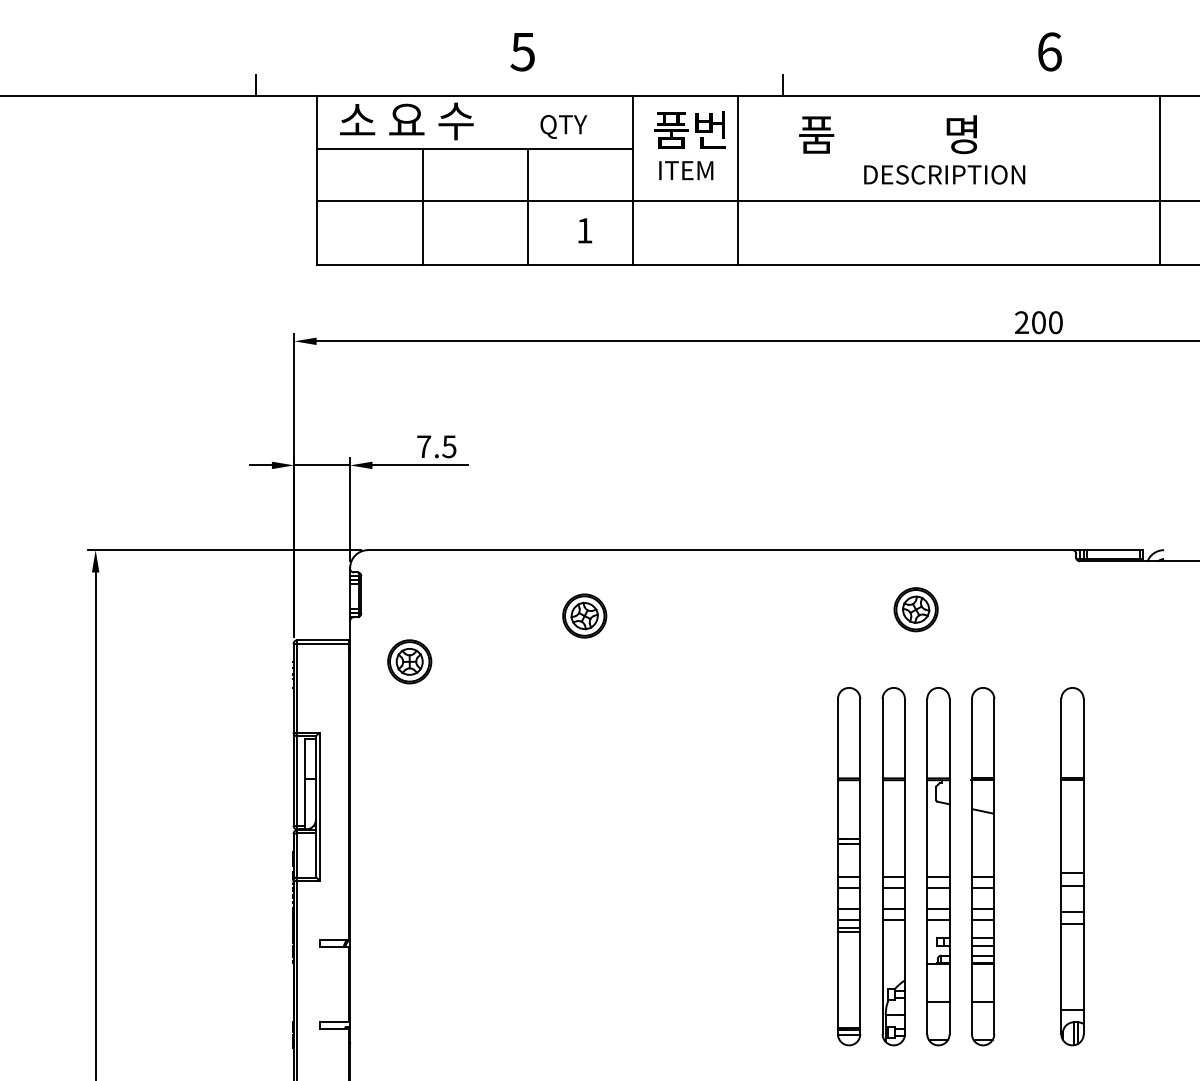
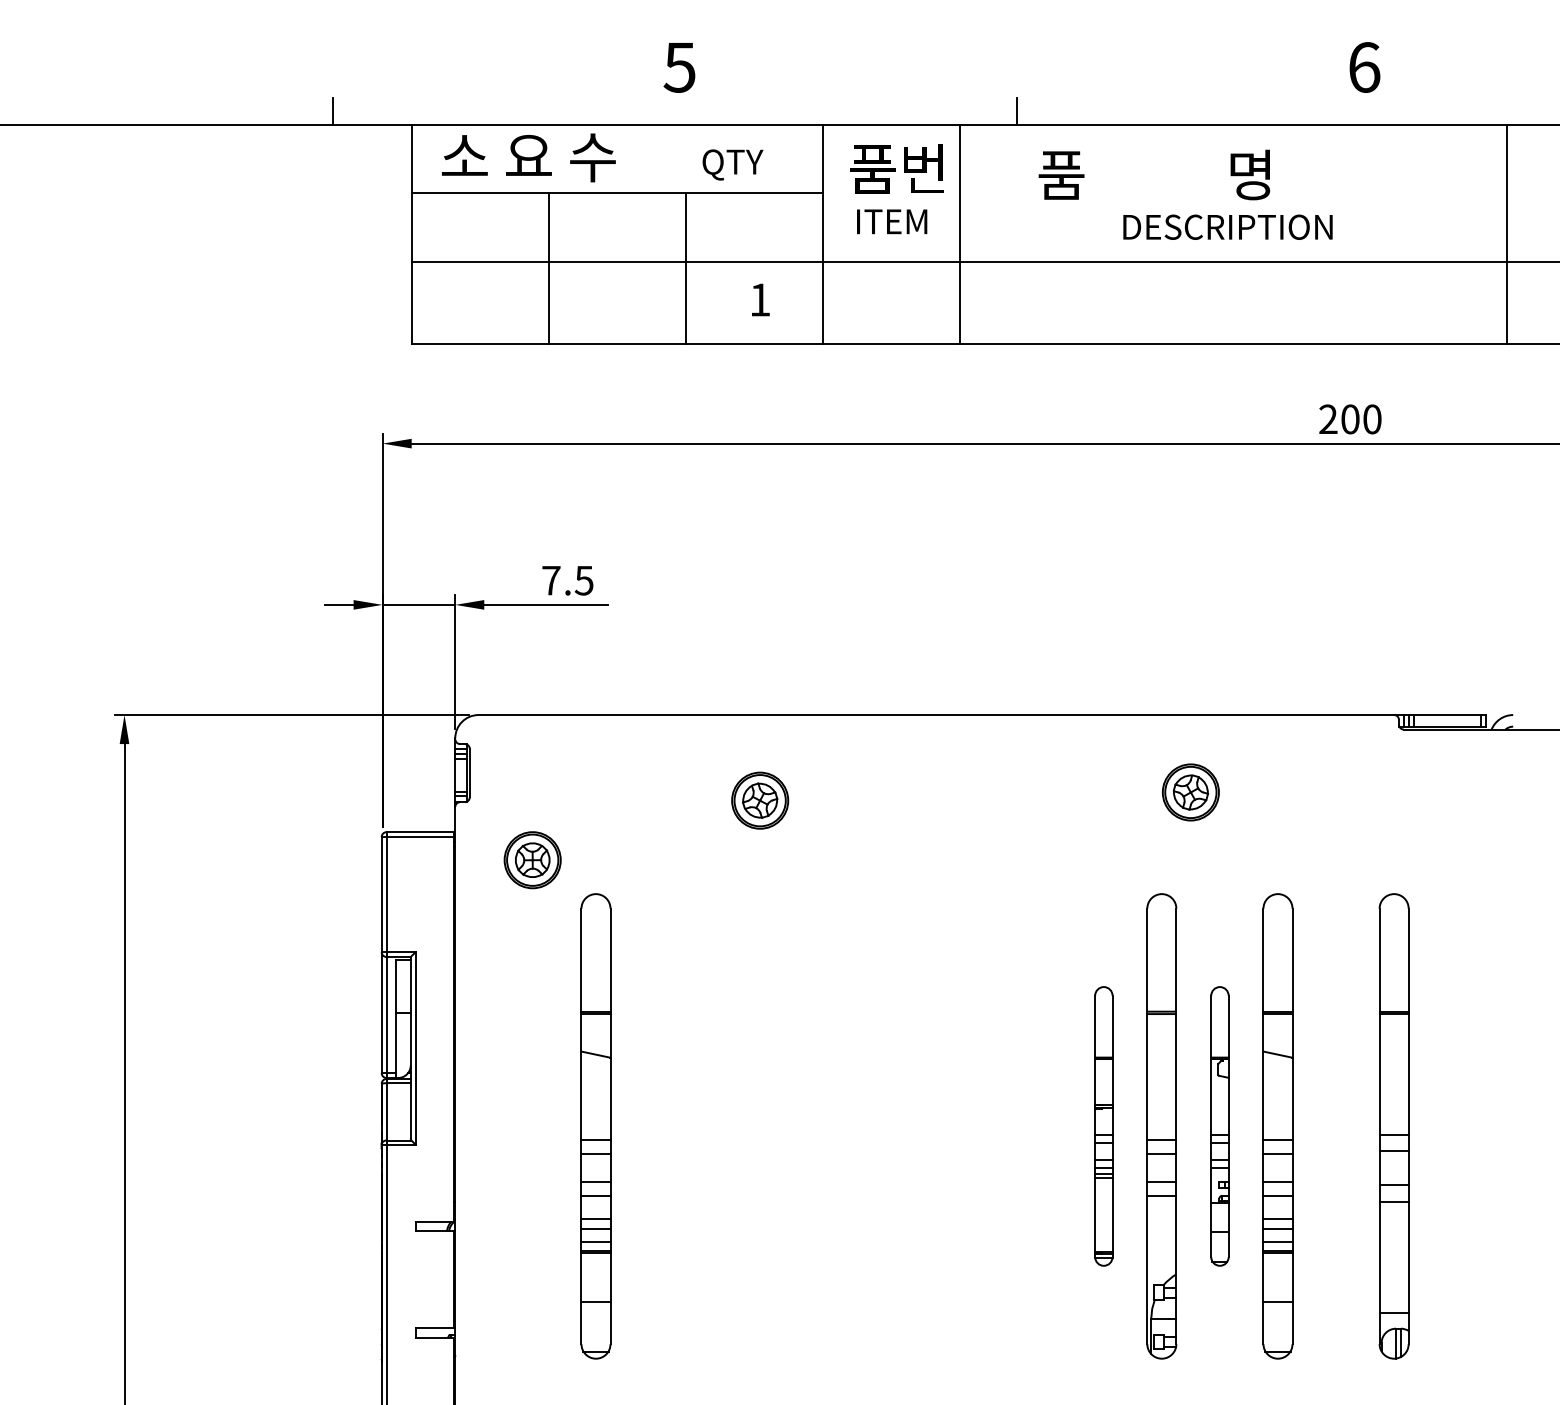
part: (458, 866) -> (595, 1126), added
part: (848, 866) -> (1103, 1126), size x0.6
part: (938, 866) -> (1219, 1126), size x0.6

